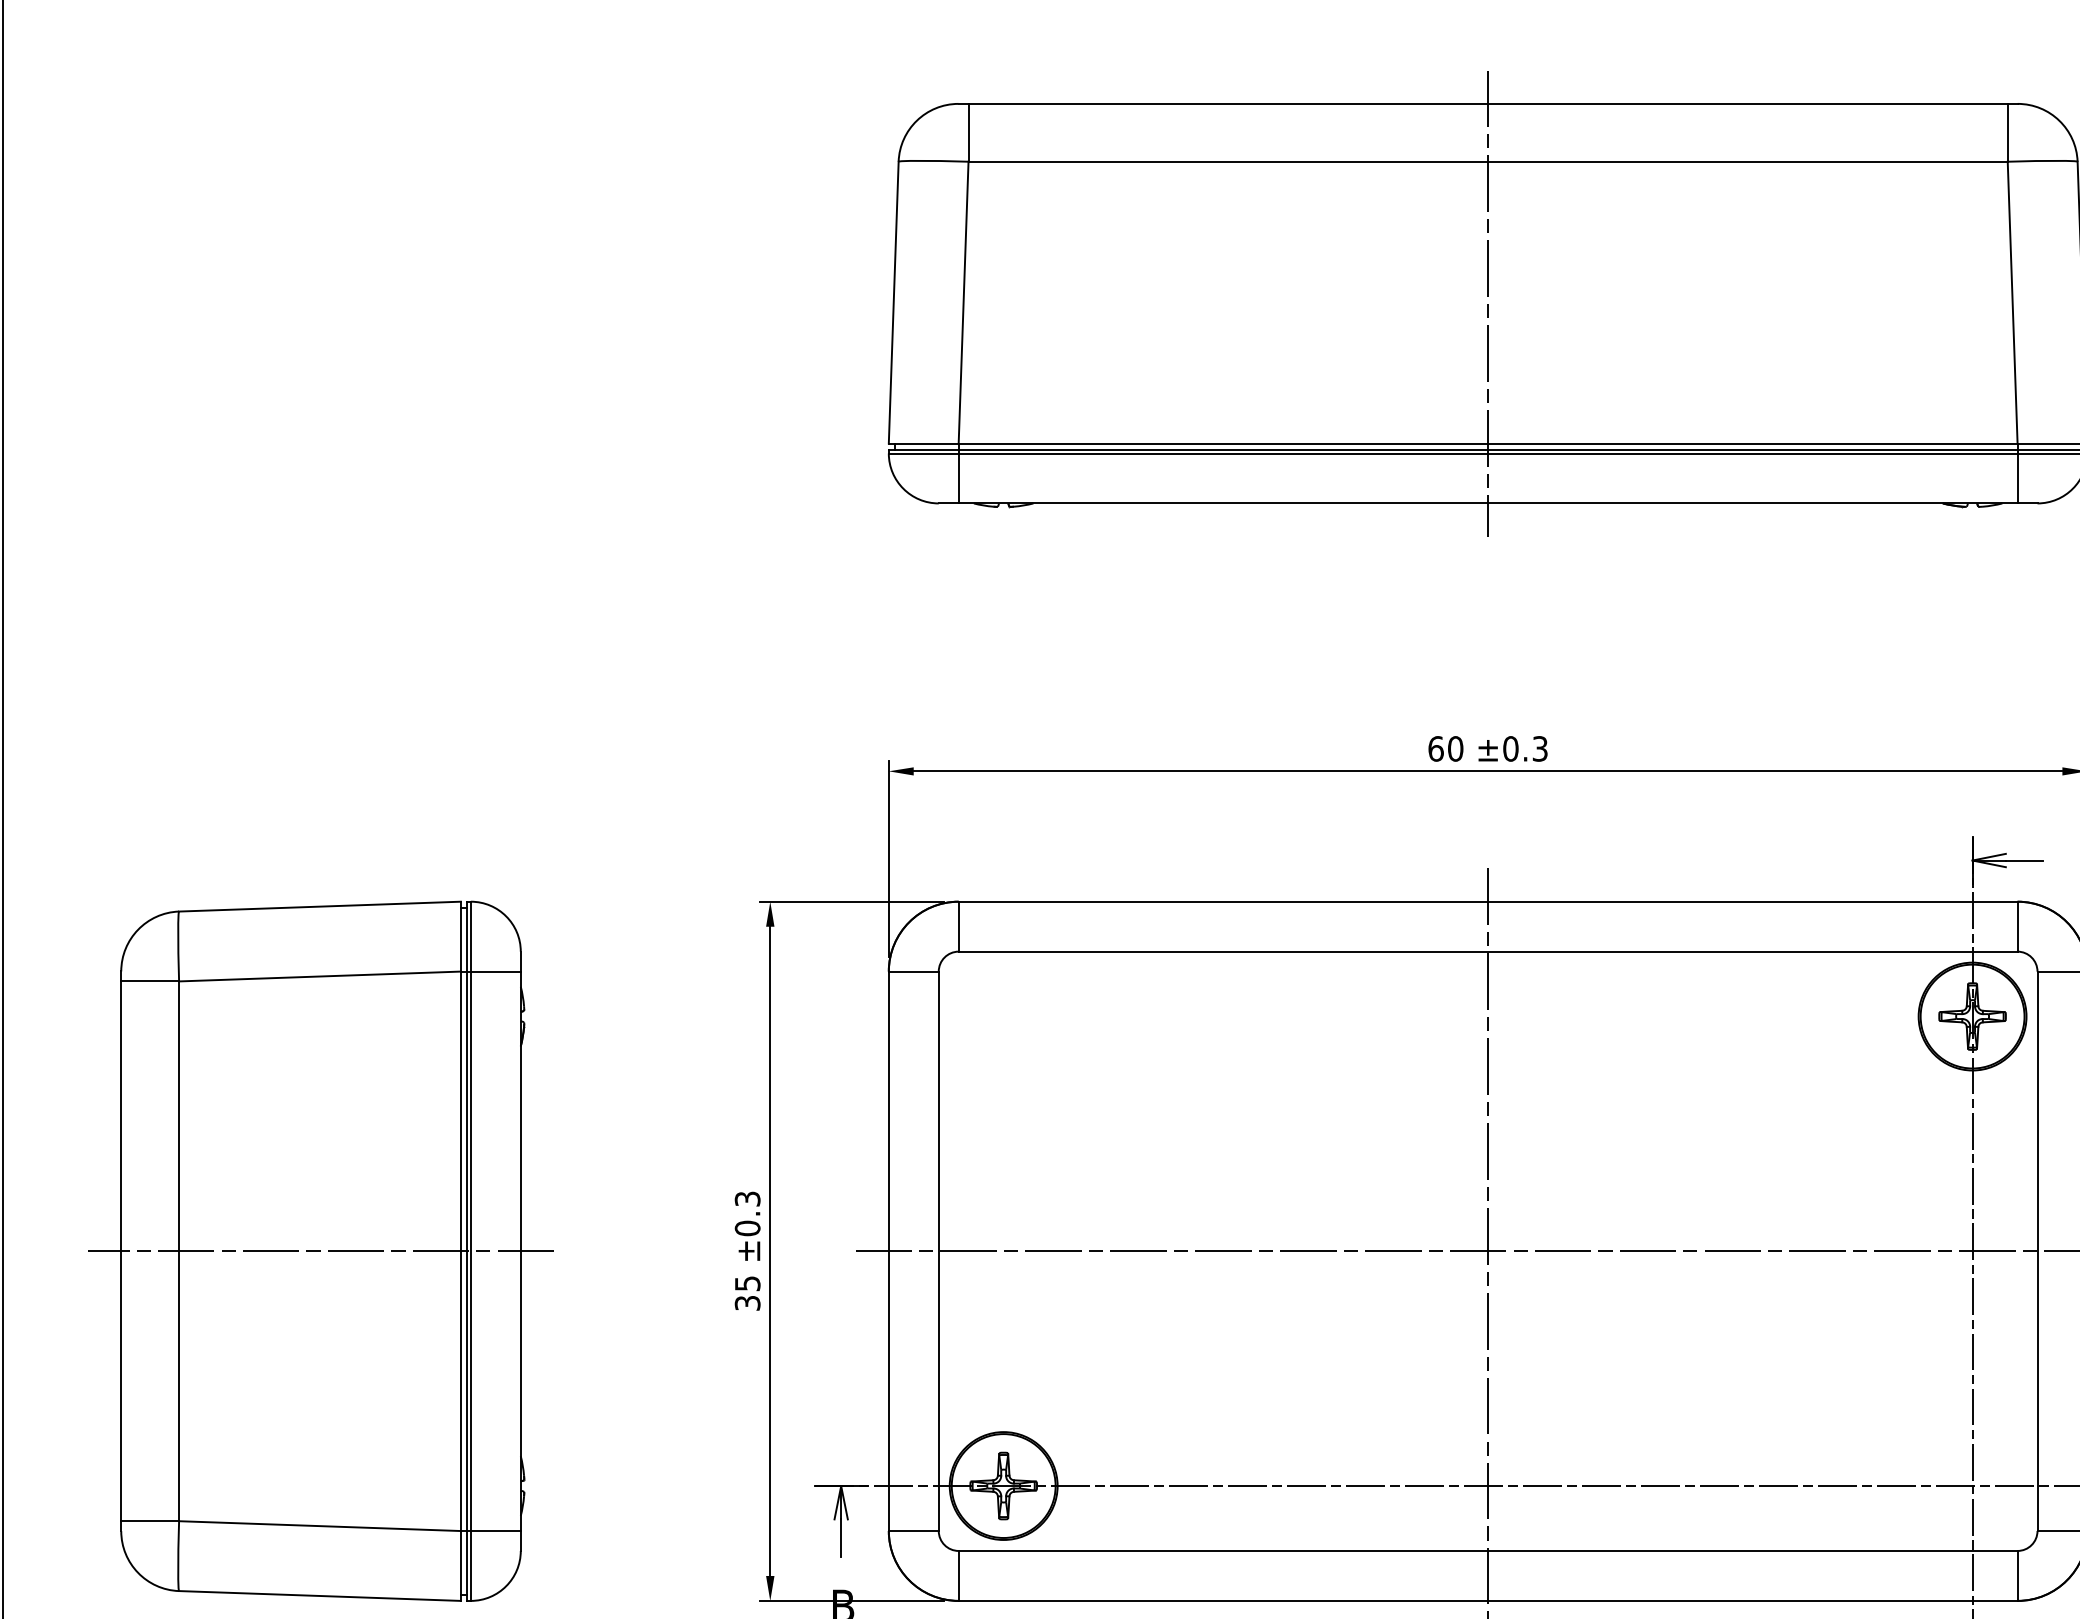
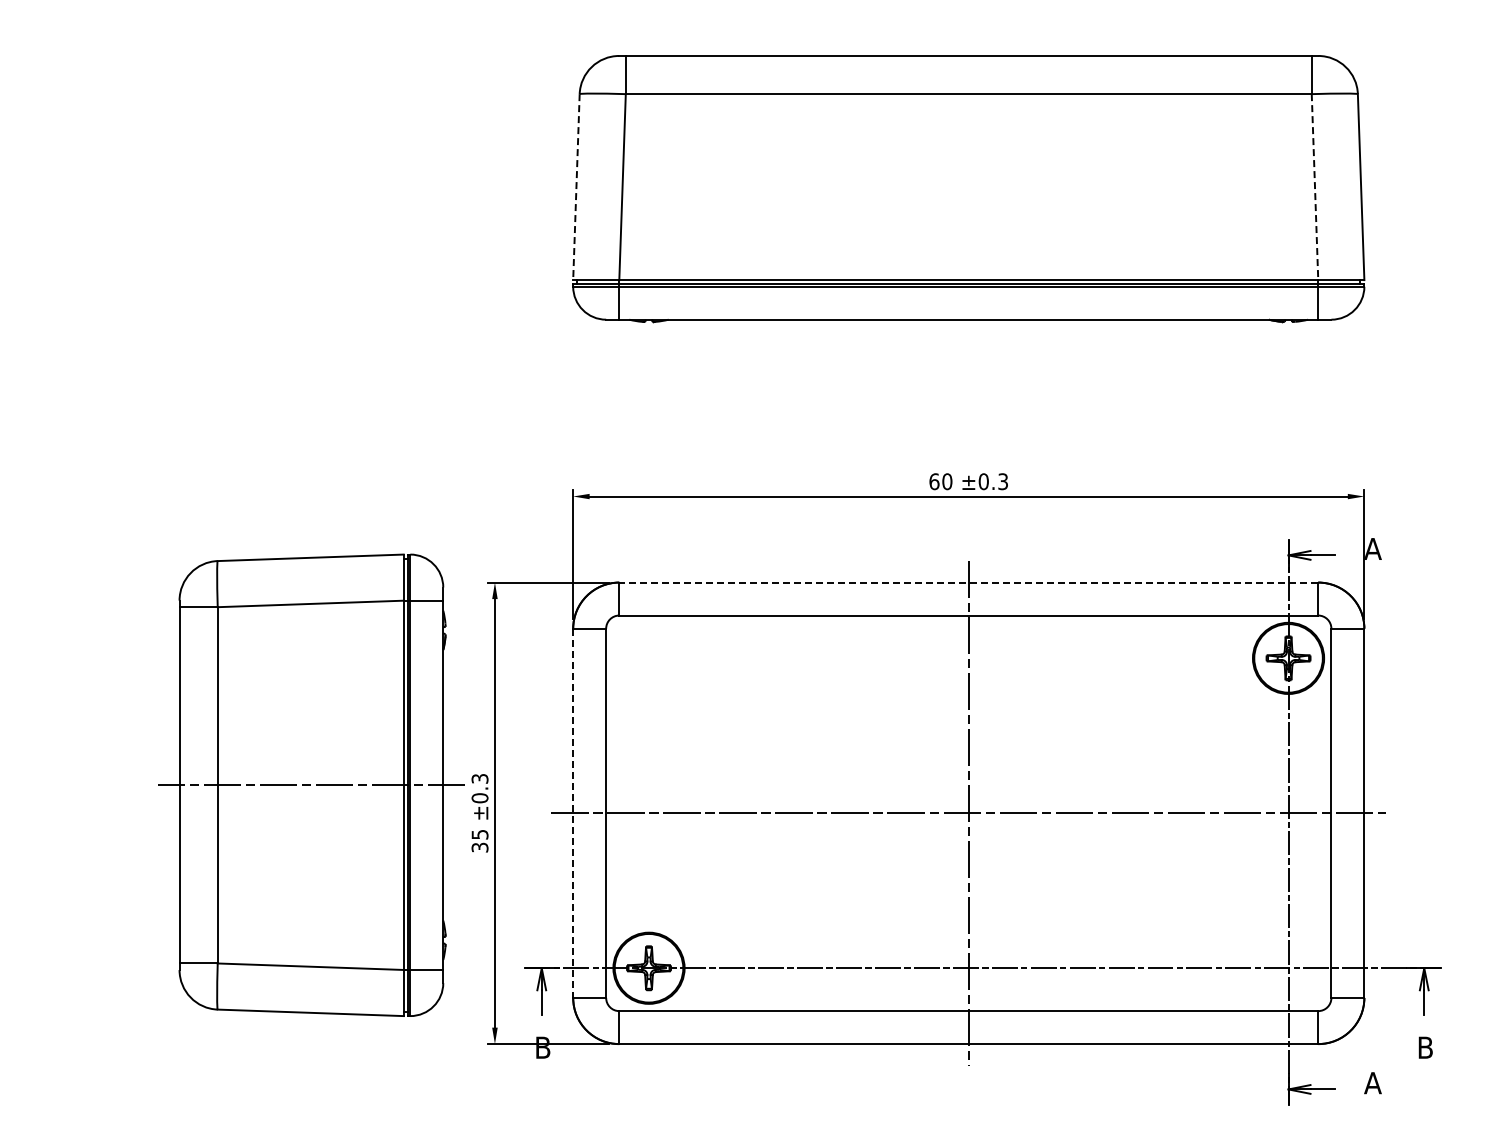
line: (893, 303) -> (576, 187), solid -> dashed
line: (1487, 303) -> (968, 187), removed
line: (2013, 303) -> (1315, 187), solid -> dashed
line: (1487, 901) -> (968, 582), solid -> dashed
part: (321, 1250) -> (311, 784), moved
line: (889, 1251) -> (573, 813), solid -> dashed

